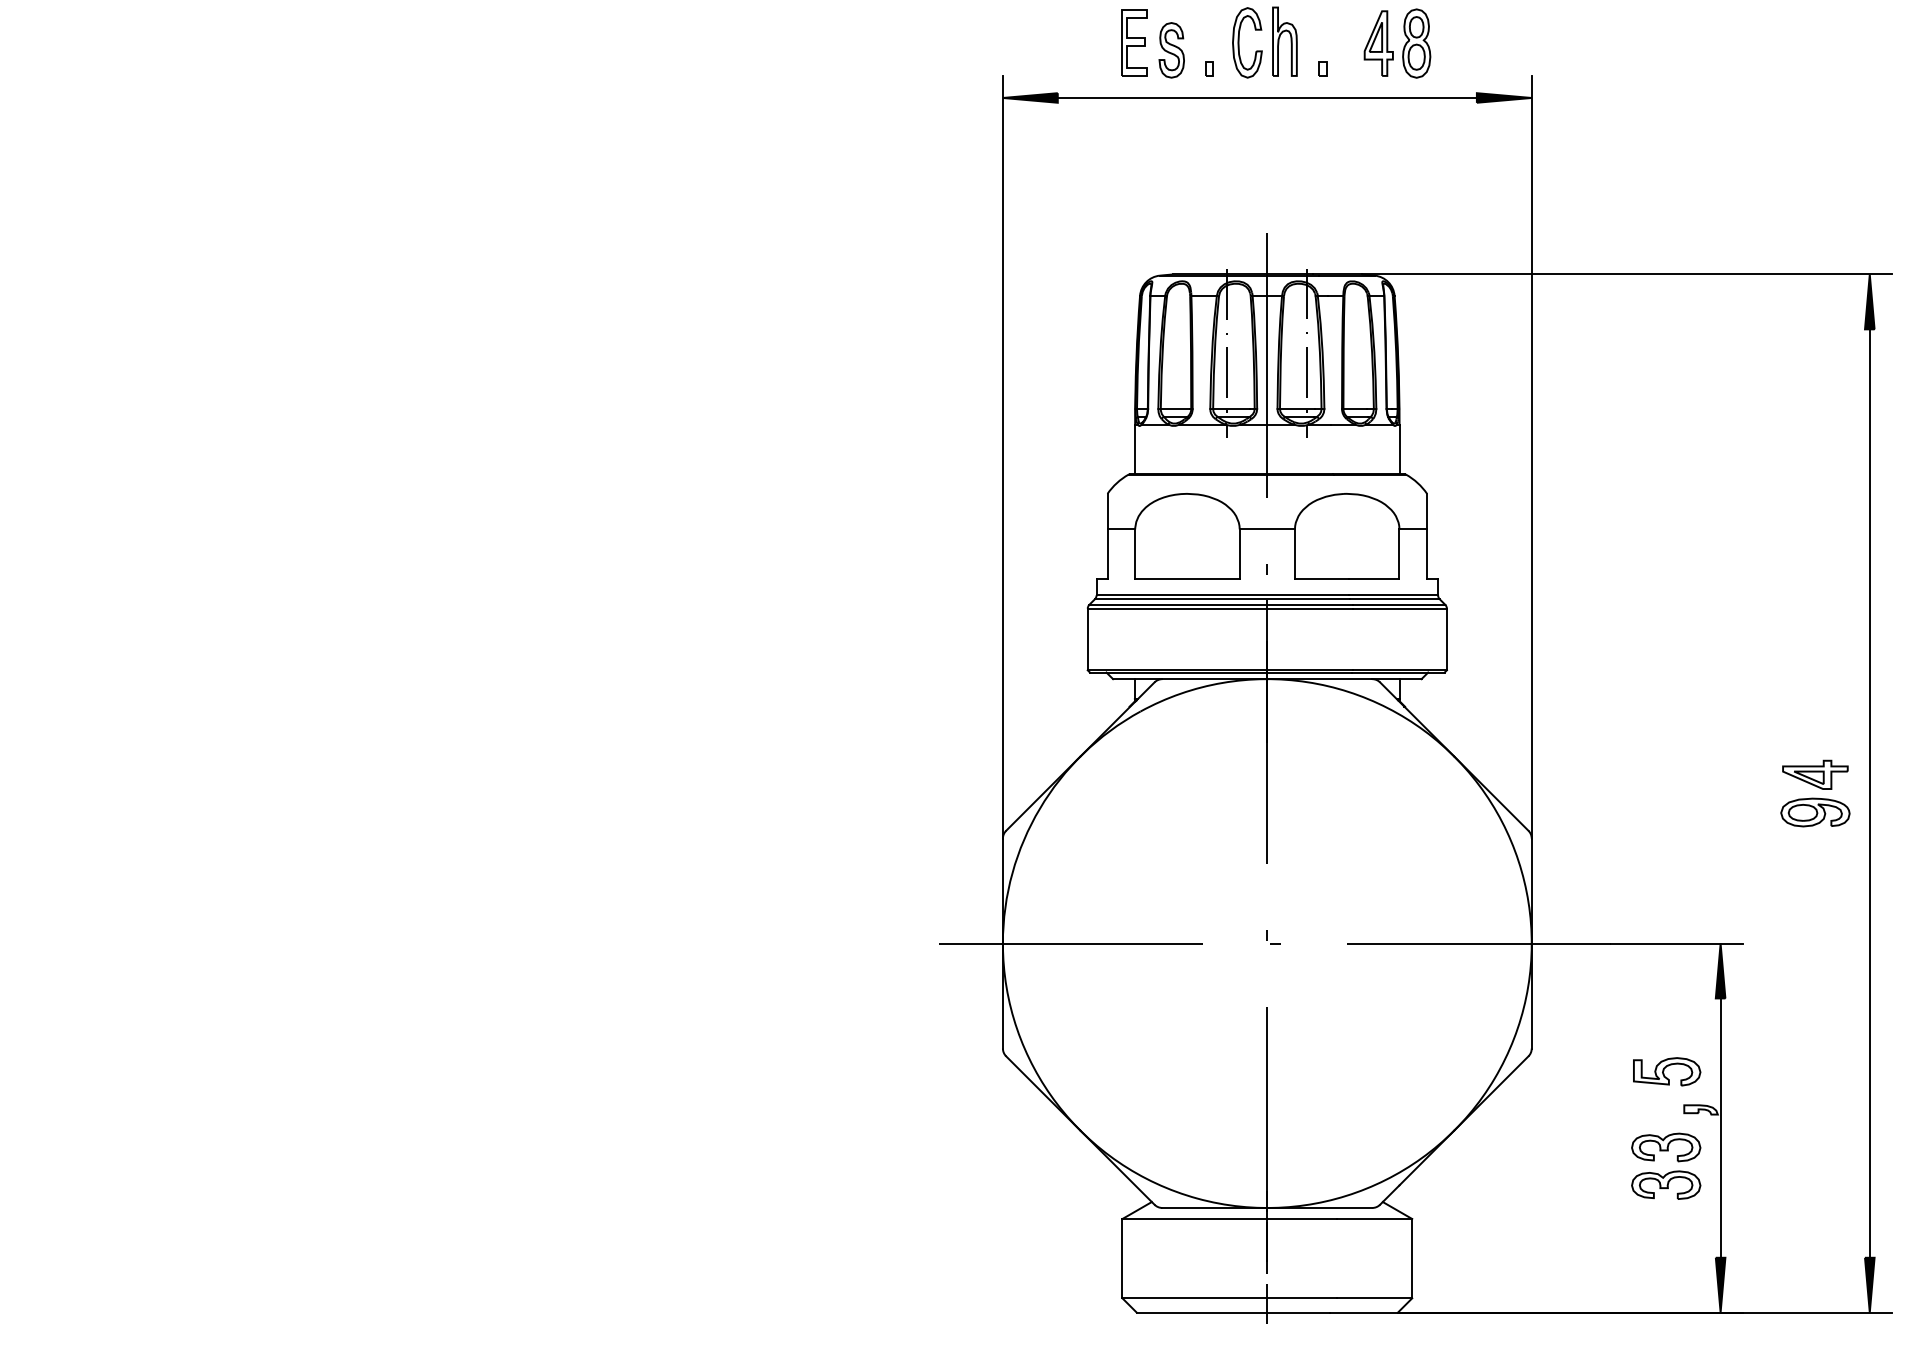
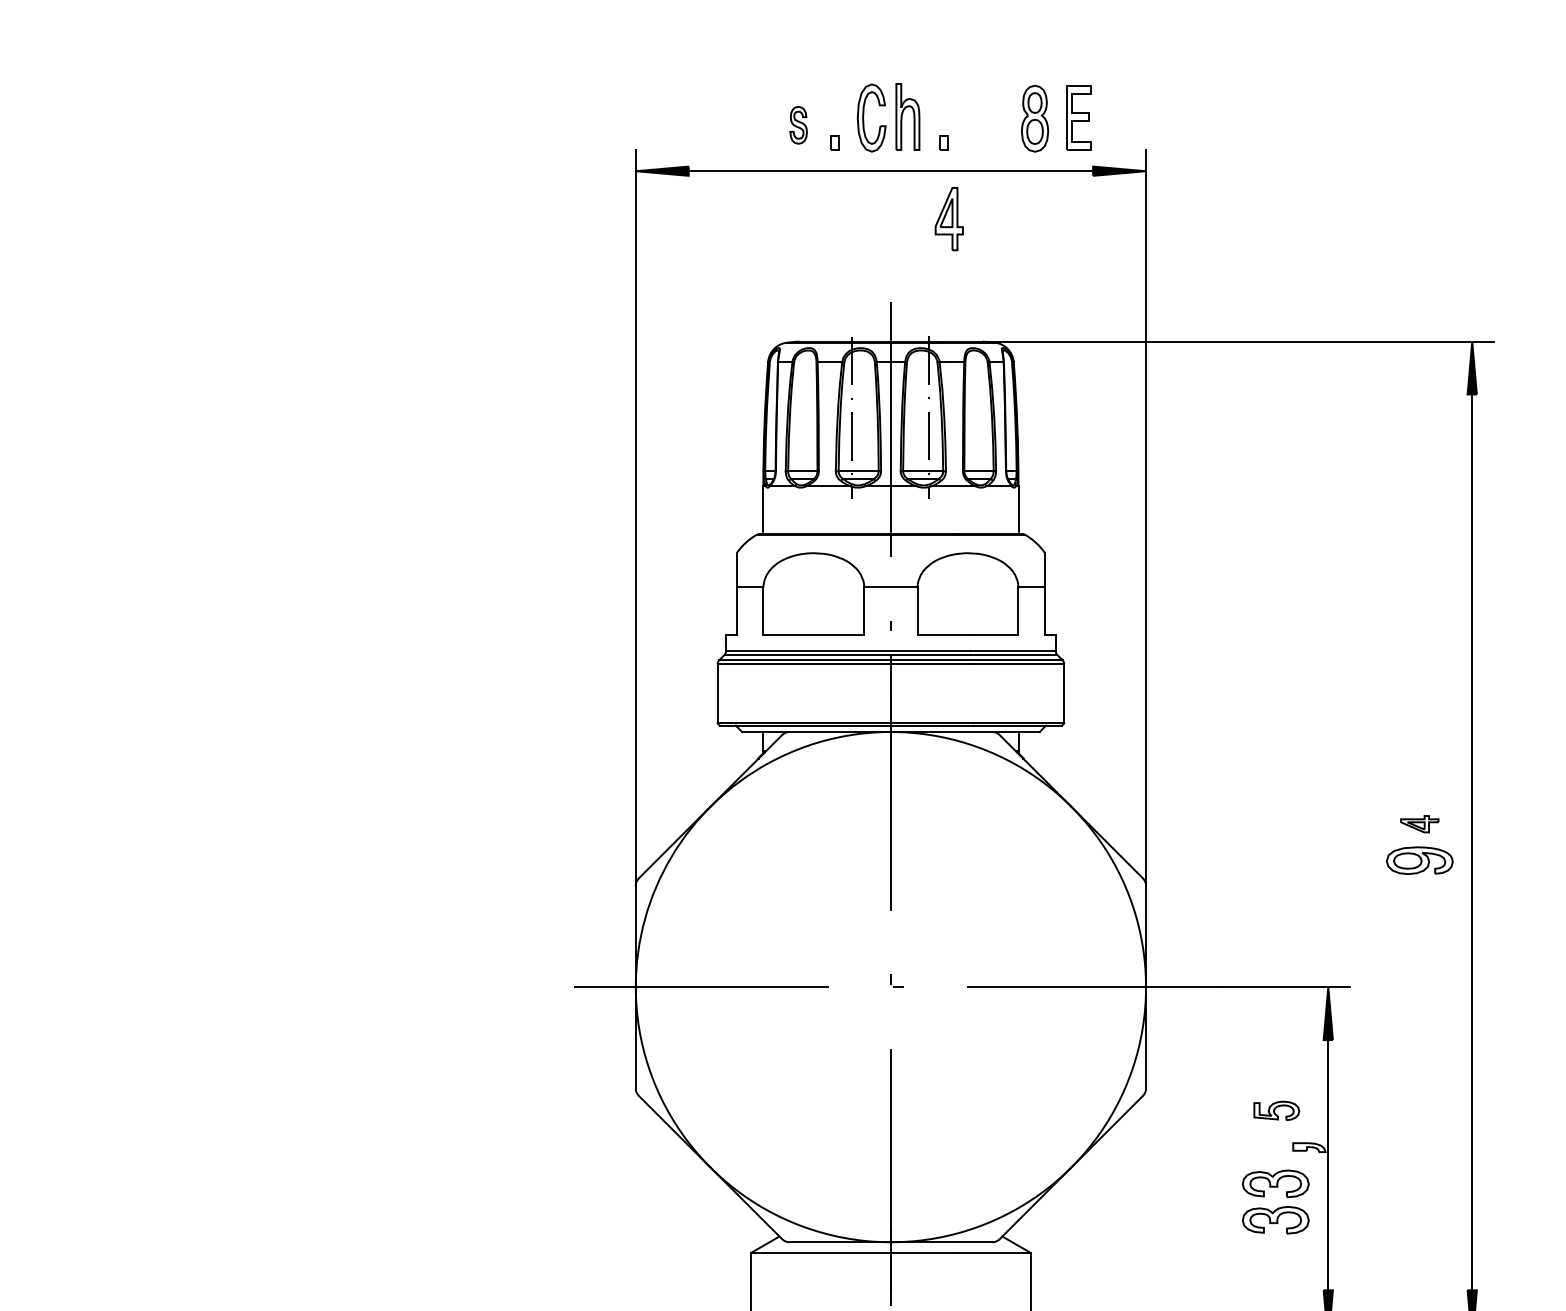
part: (1134, 42) -> (1079, 117), moved
part: (1378, 43) -> (948, 218), moved
part: (1171, 50) -> (798, 125), size x0.7
part: (1815, 774) -> (1419, 823), size x0.6
part: (1667, 1071) -> (1277, 1110), size x0.7

